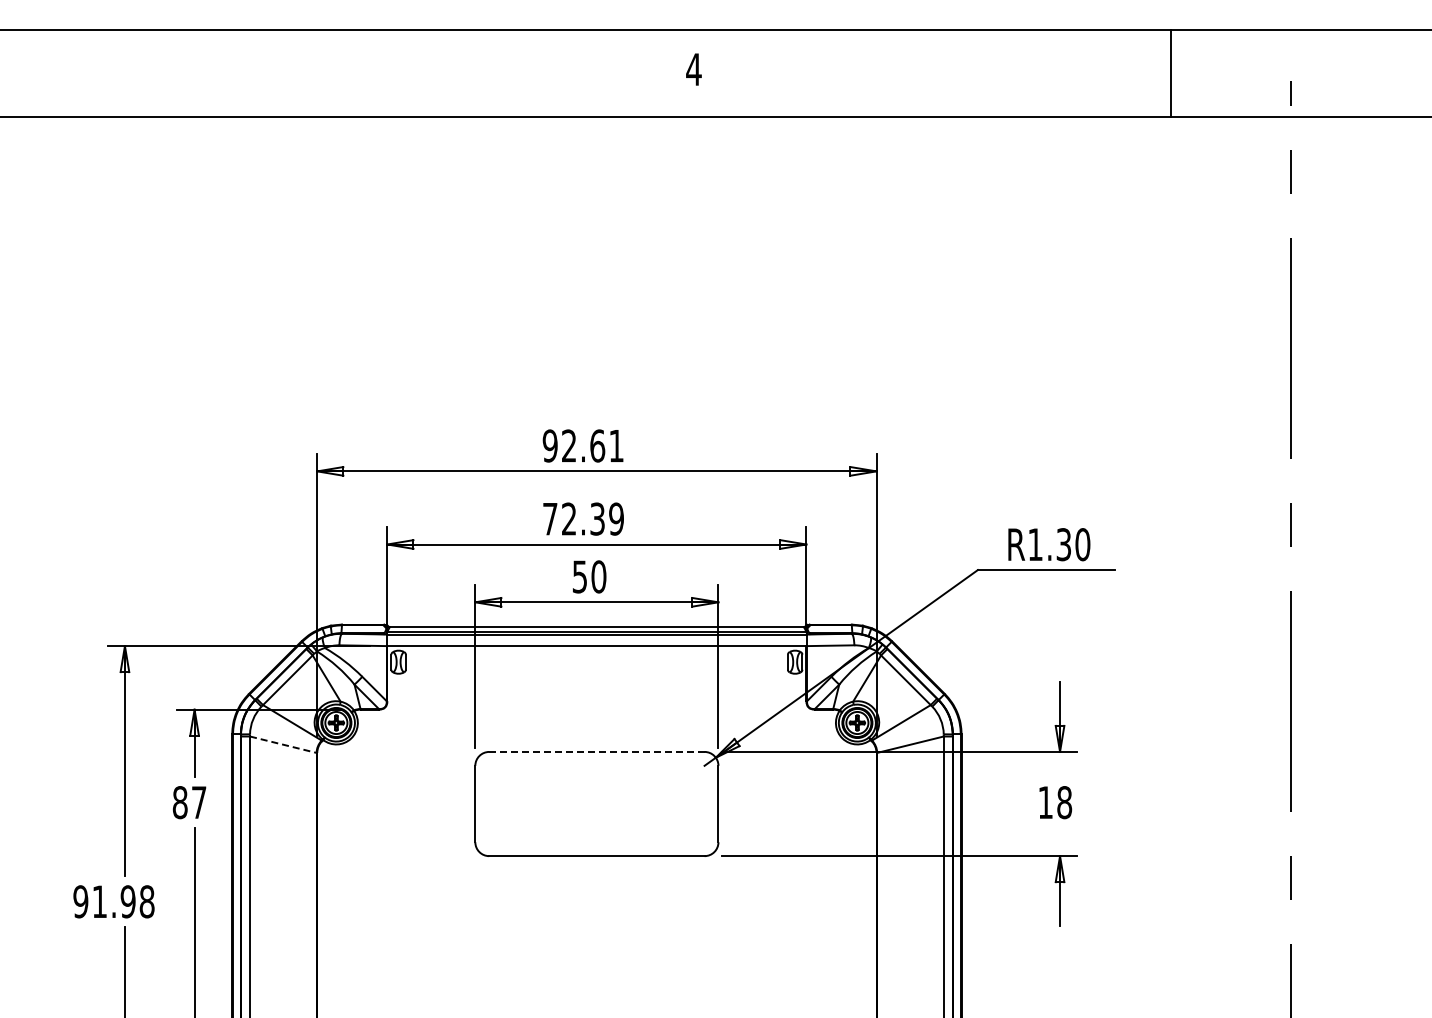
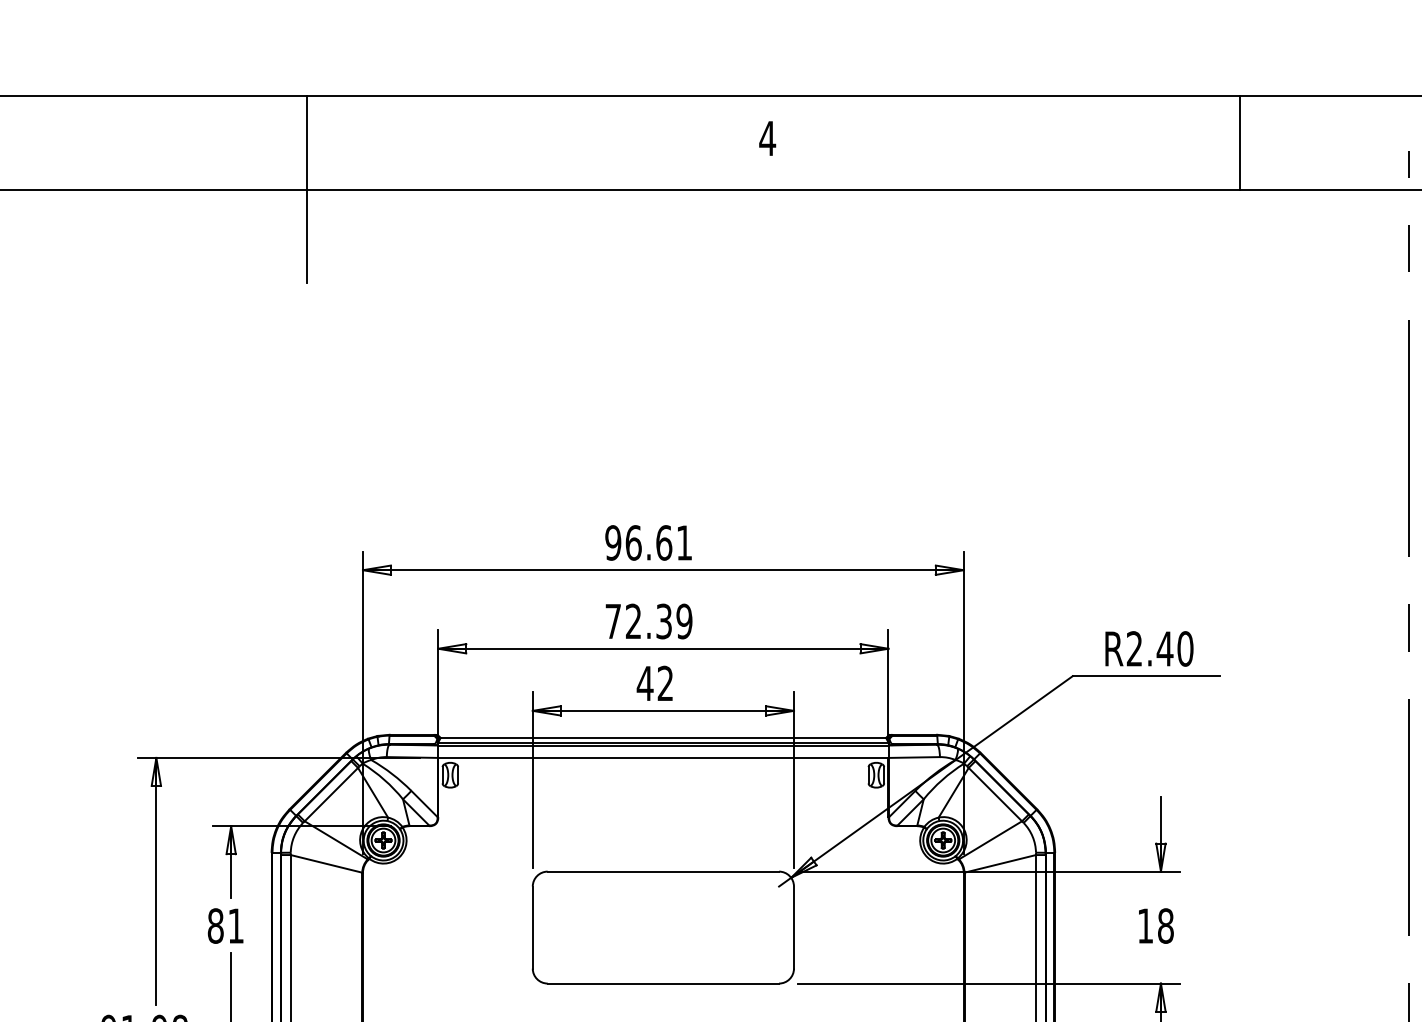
line: (1171, 73) -> (1239, 142), moved
line: (264, 117) -> (306, 190), added
text: (569, 445) -> (633, 542), 92.61 -> 96.61
text: (1049, 544) -> (1149, 648), R1.30 -> R2.40
text: (589, 576) -> (655, 683), 50 -> 42
line: (283, 744) -> (326, 863), dashed -> solid
line: (596, 751) -> (662, 871), dashed -> solid
text: (199, 802) -> (236, 925), 87 -> 81

